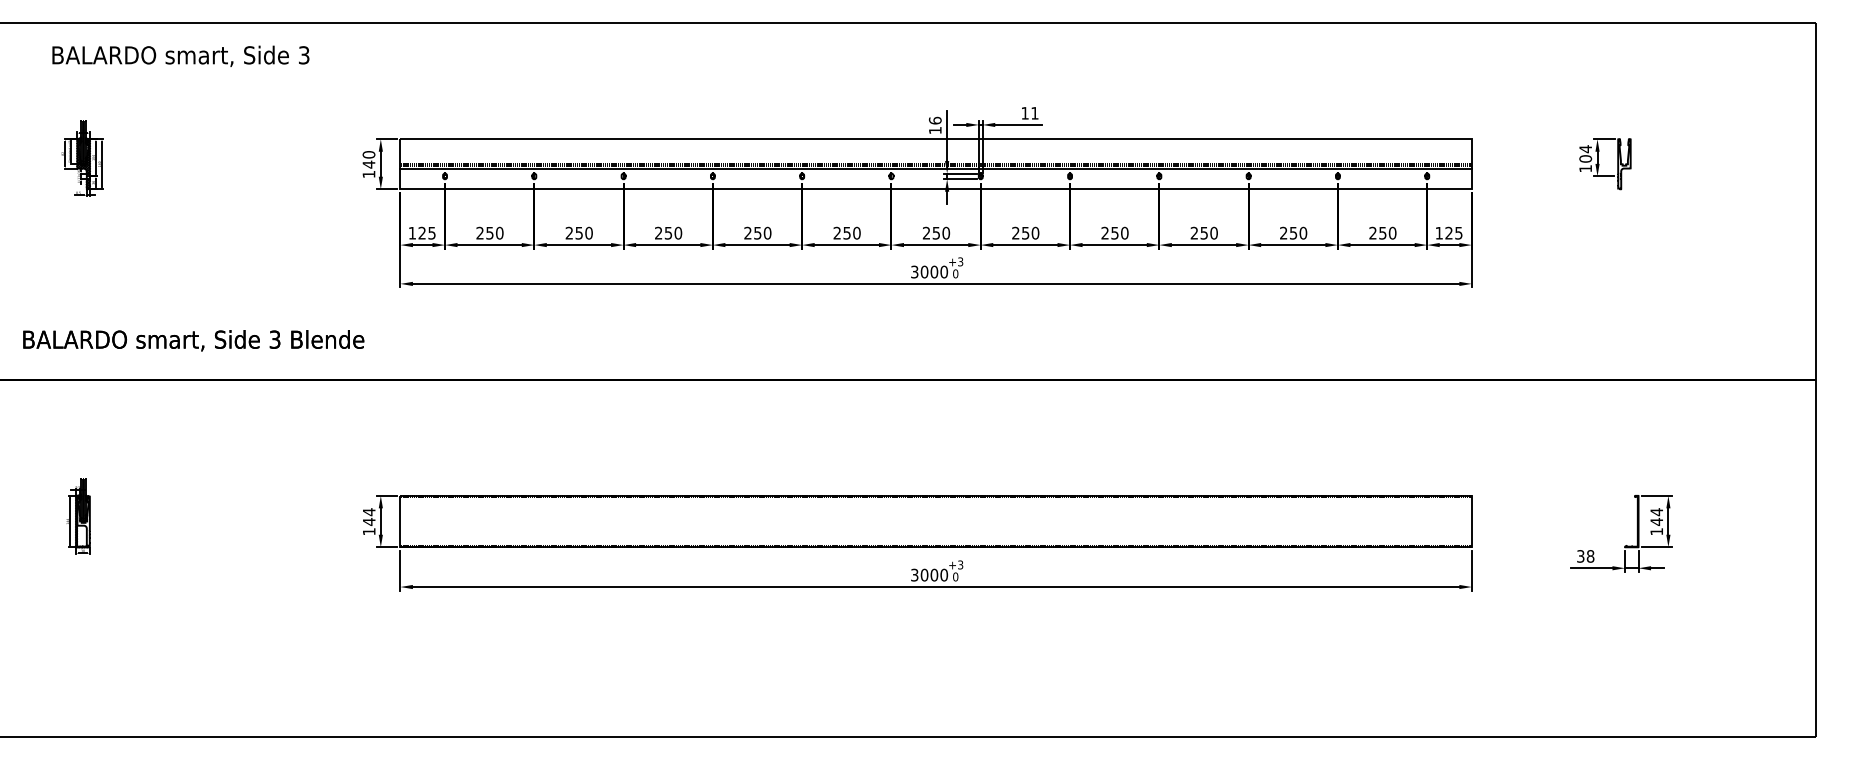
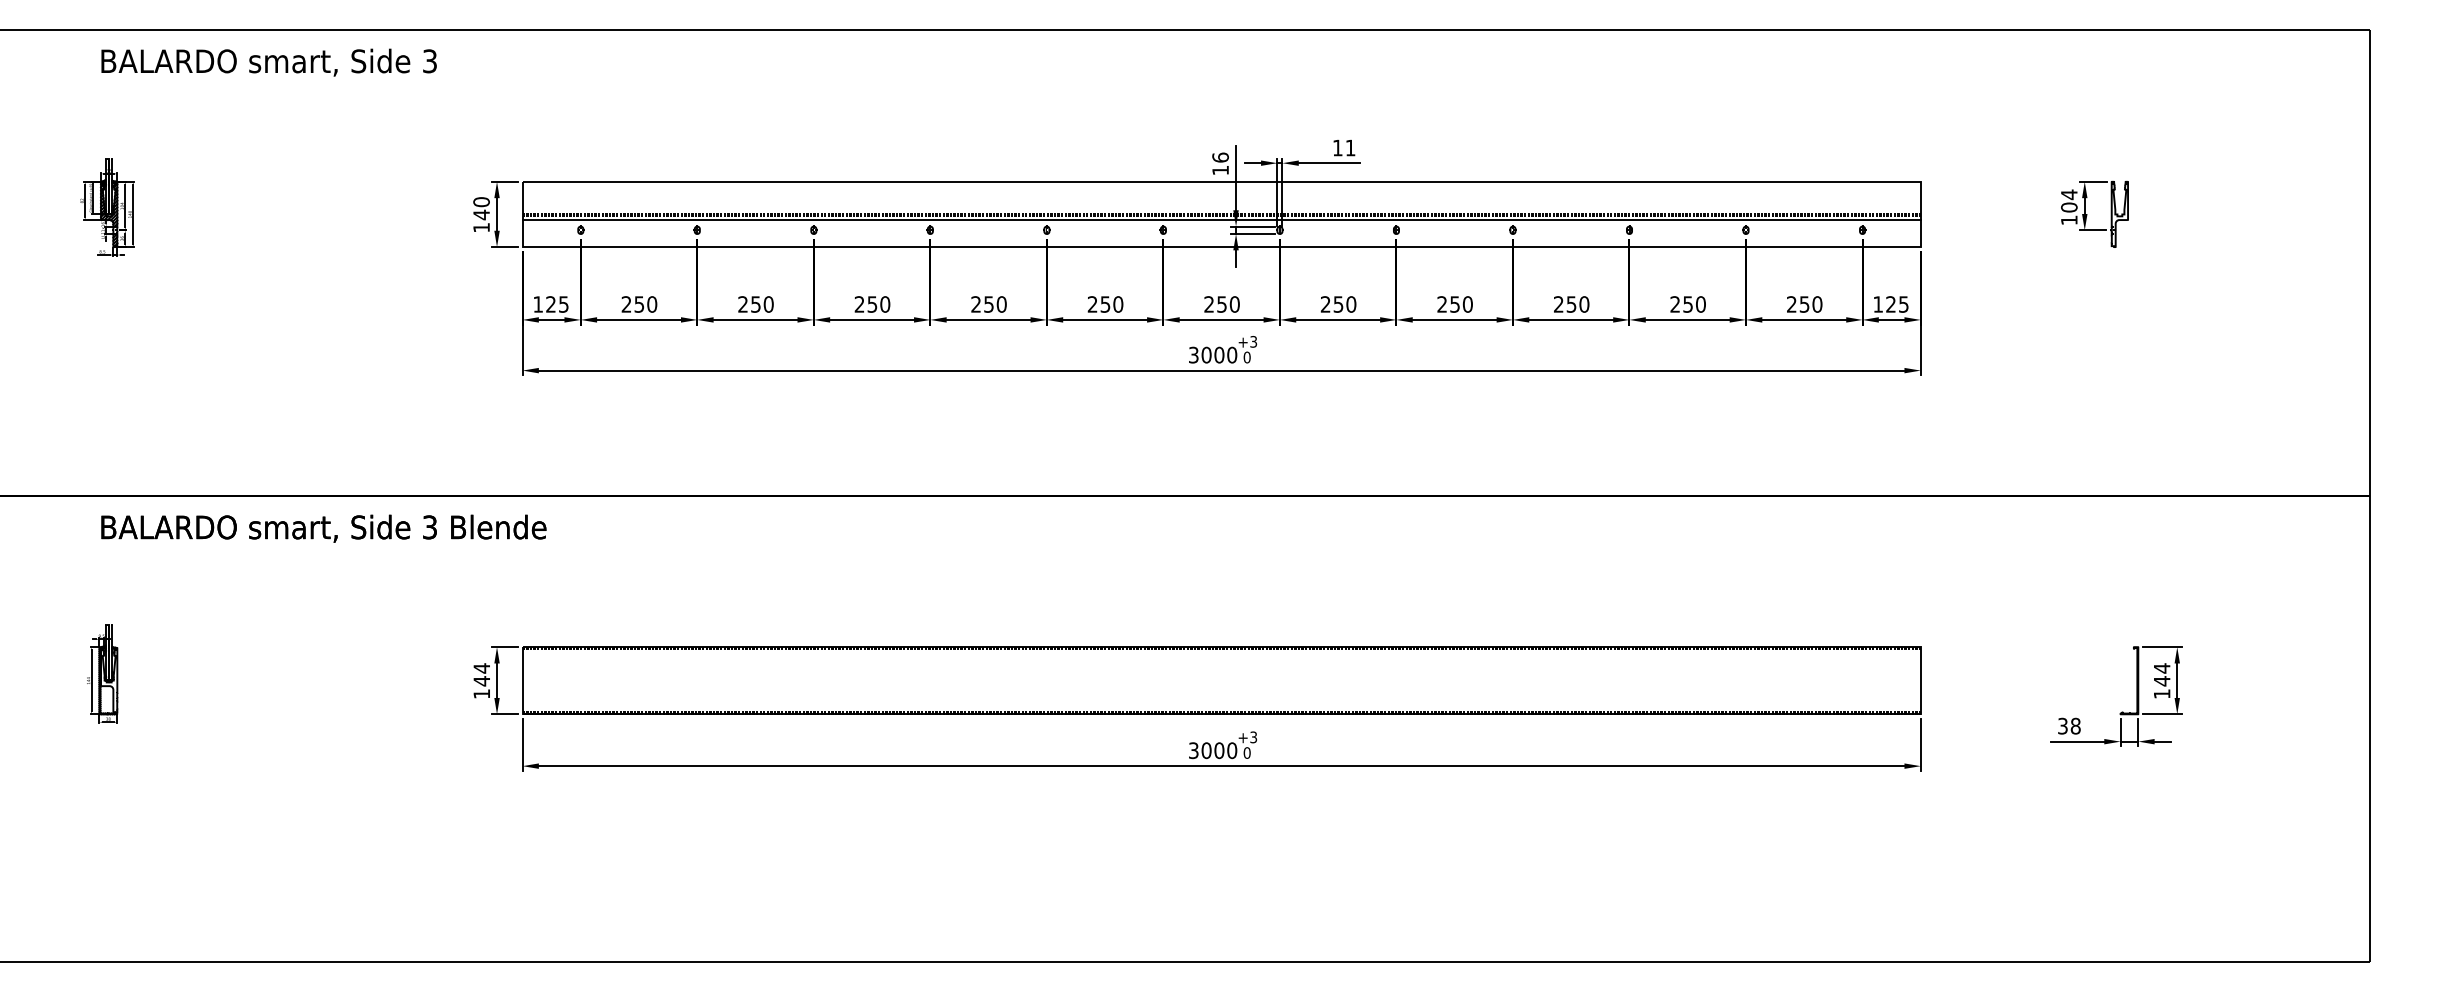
text: (180, 56) -> (268, 62), moved
text: (193, 340) -> (323, 528), moved

